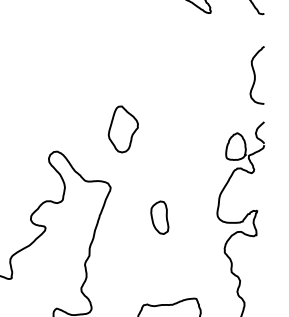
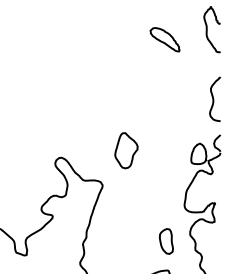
part: (123, 129) -> (126, 150), moved
part: (158, 217) -> (165, 241), moved

